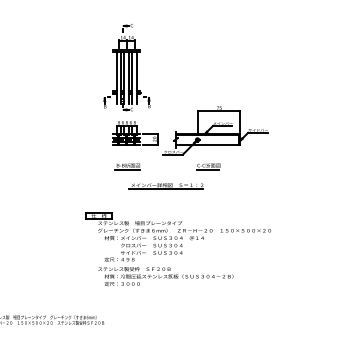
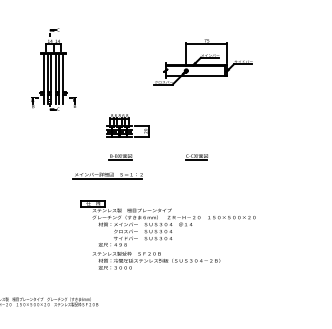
part: (126, 67) -> (53, 69), moved
part: (214, 131) -> (202, 62), moved
part: (165, 186) -> (107, 175), moved

